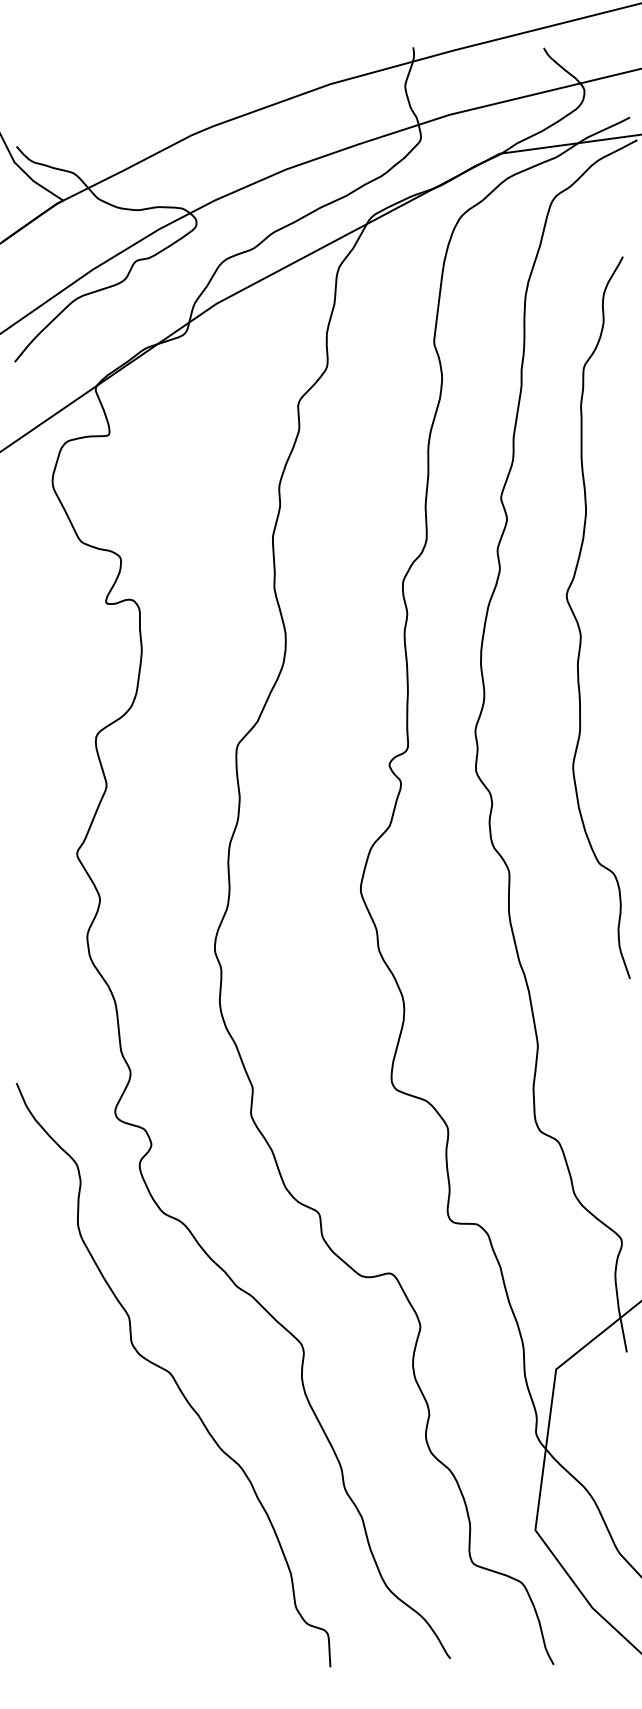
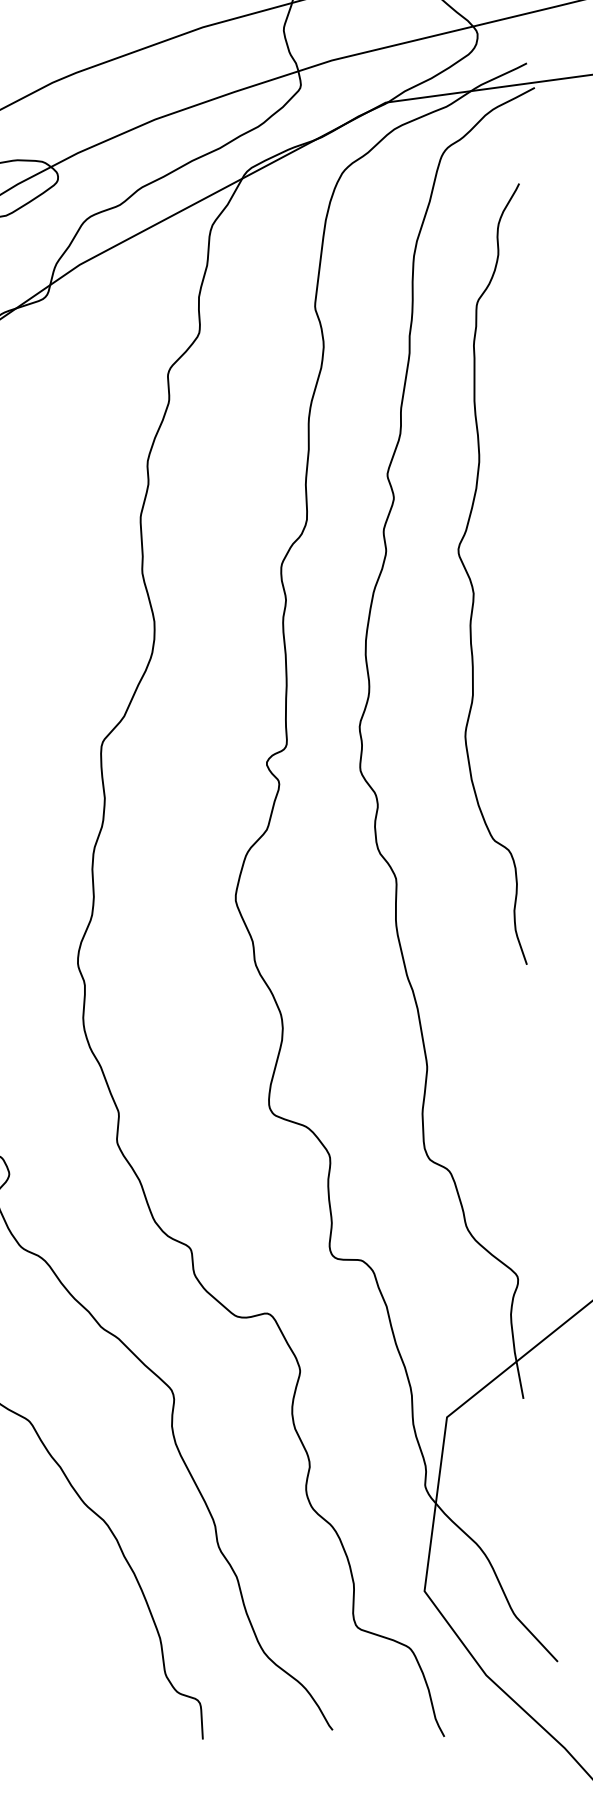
curve: (578, 622) -> (471, 579), moved

